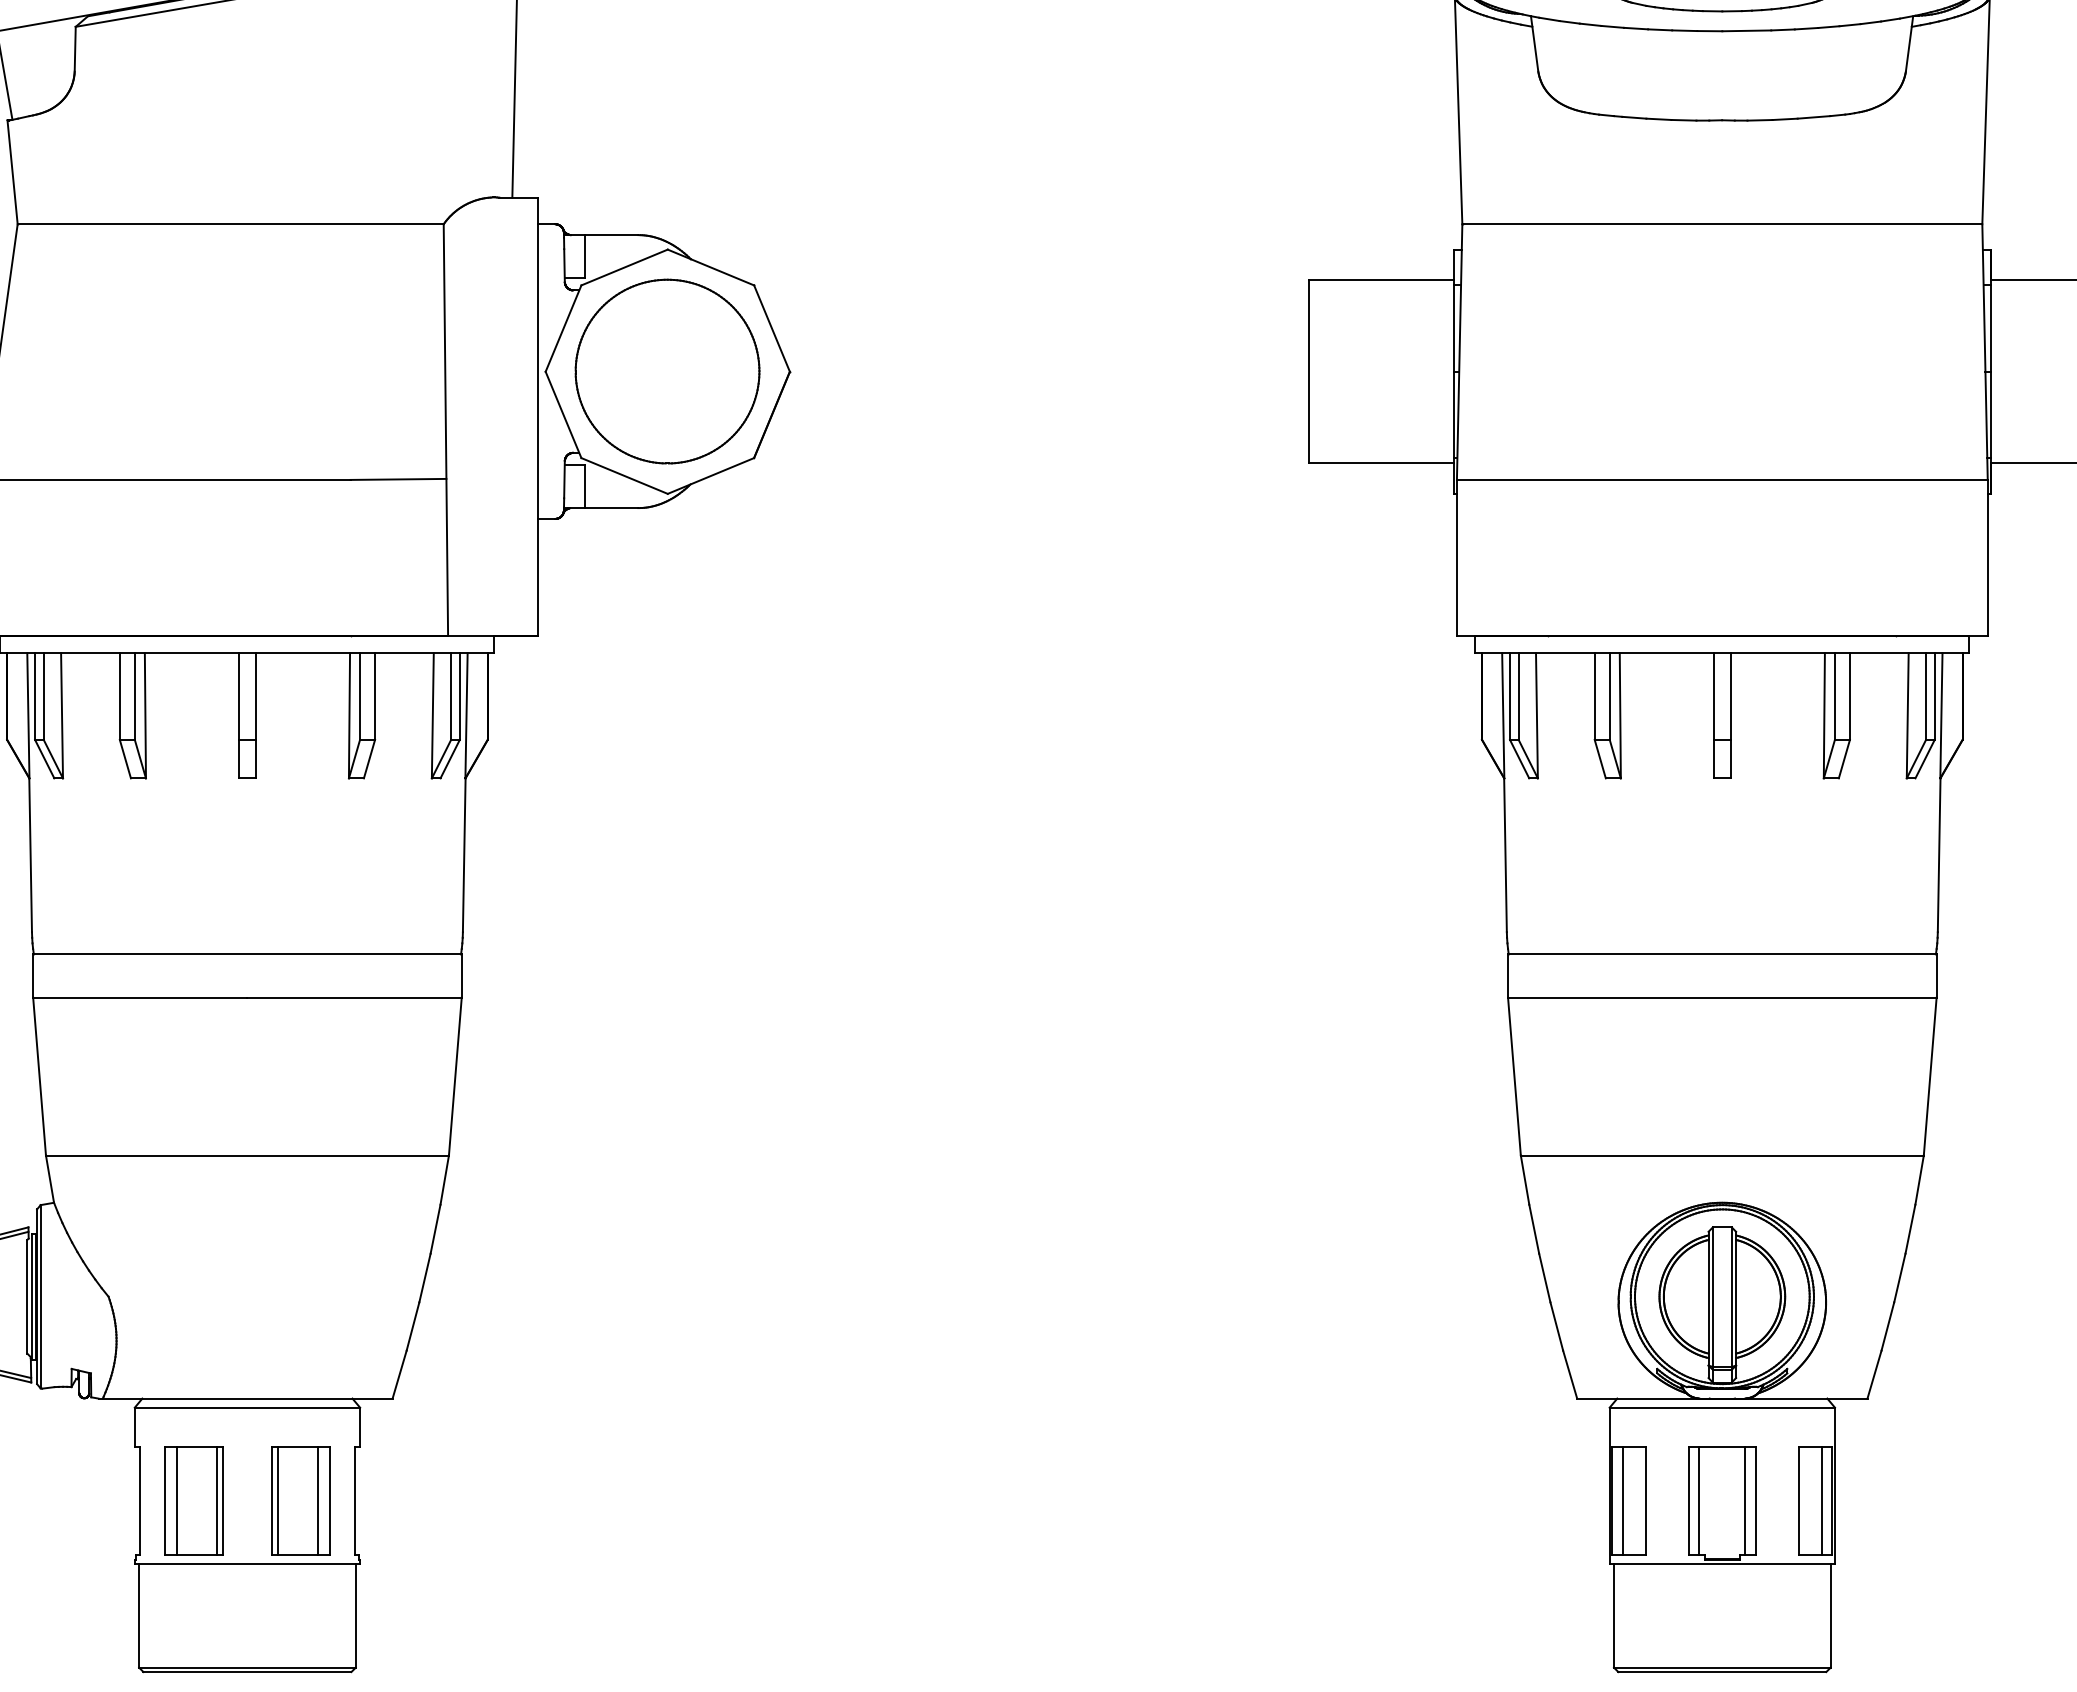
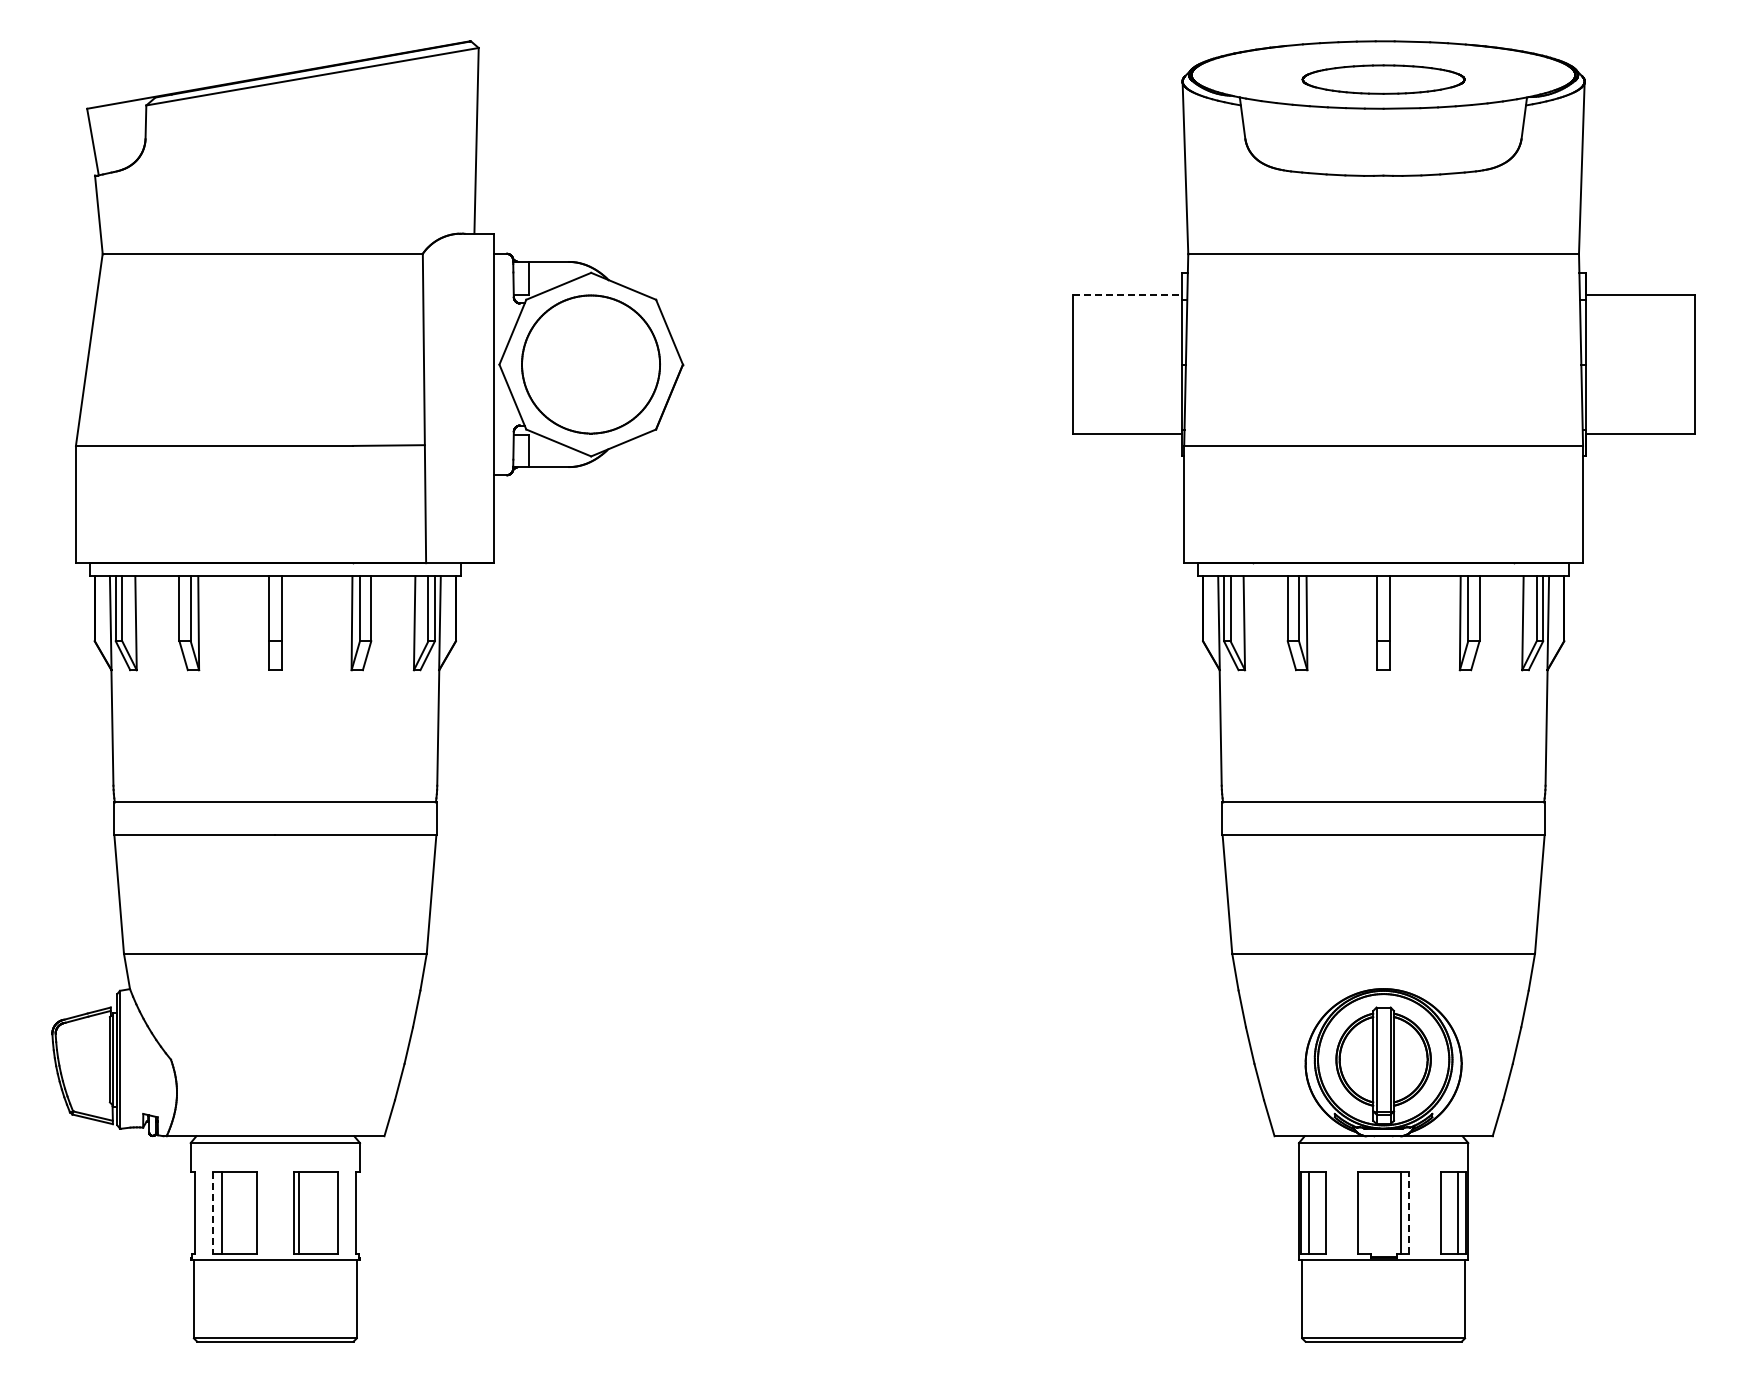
line: (1381, 279) -> (1127, 295), solid -> dashed
line: (217, 1500) -> (252, 1212), removed
line: (318, 1500) -> (328, 1212), removed
line: (1699, 1500) -> (1366, 1212), removed
line: (165, 1501) -> (213, 1213), solid -> dashed
line: (1755, 1501) -> (1408, 1213), solid -> dashed

